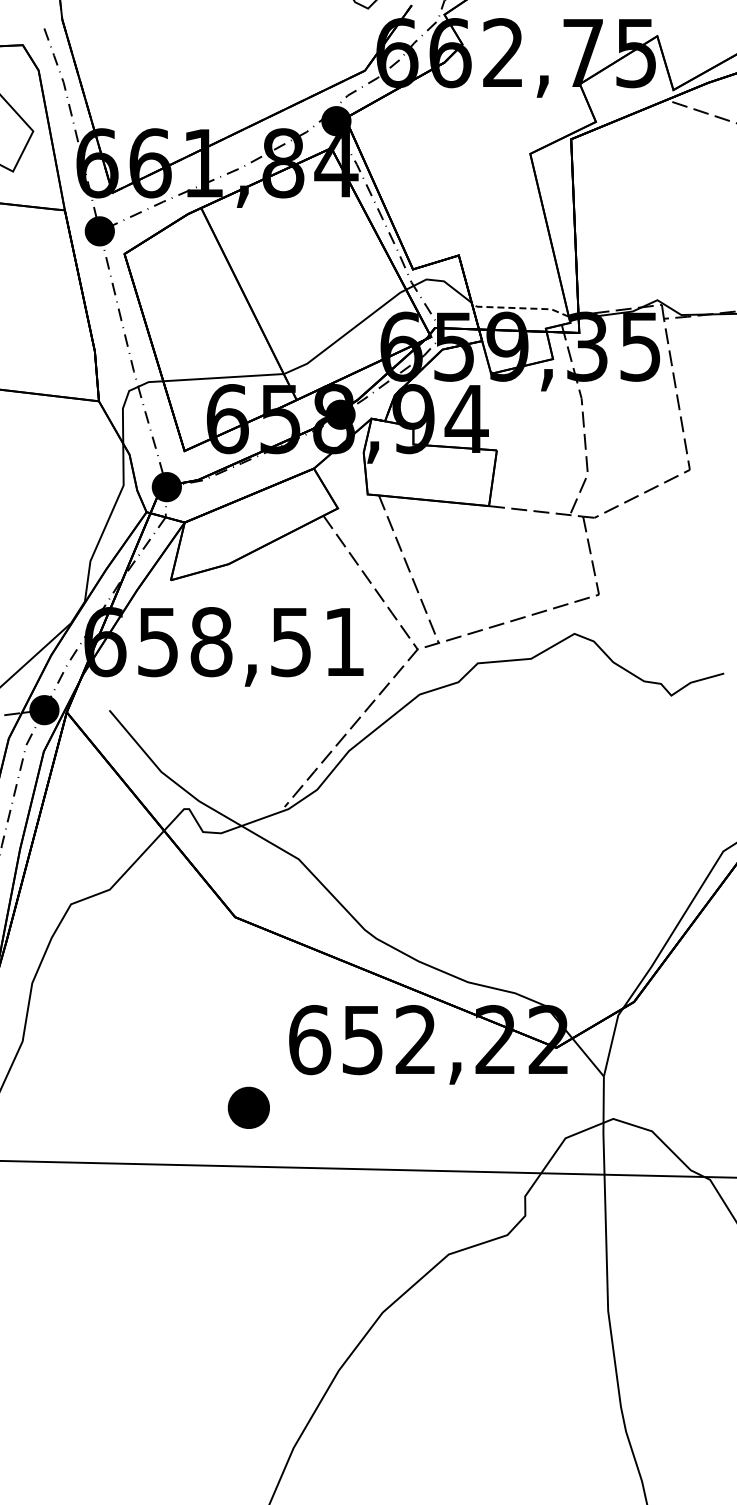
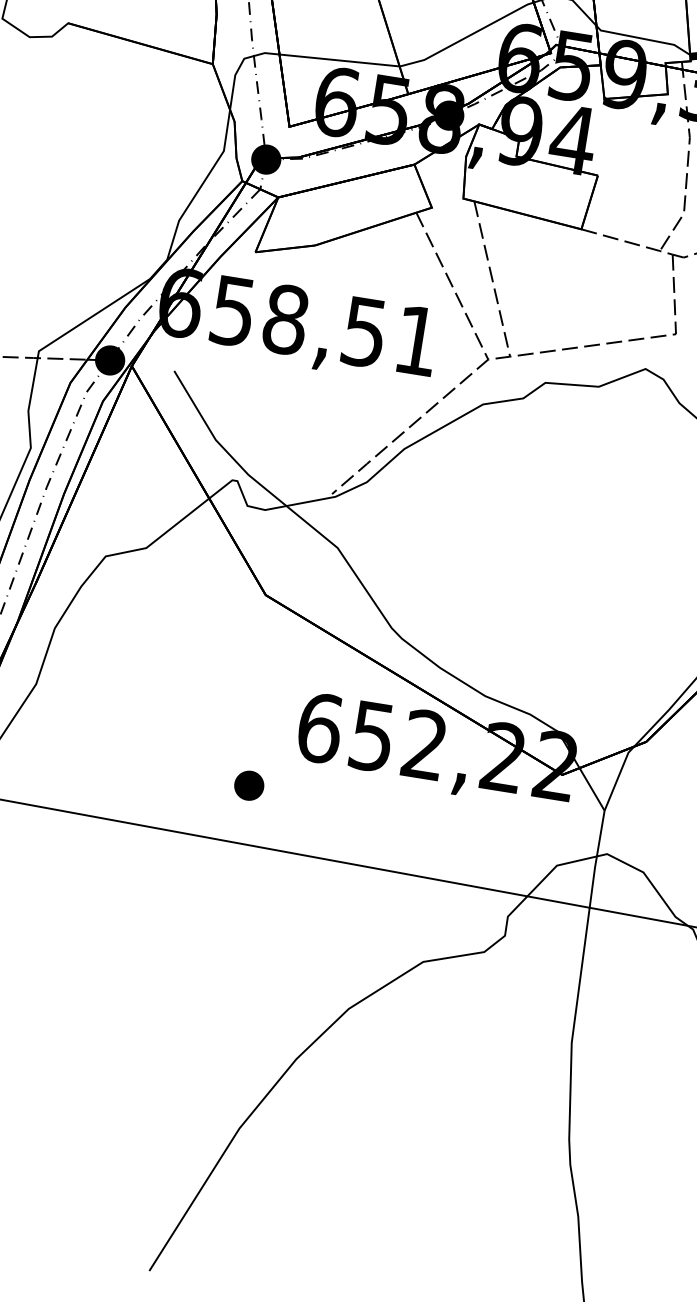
line: (519, 308) -> (642, 39), dashed -> solid
part: (249, 1108) -> (249, 786), size x0.71

